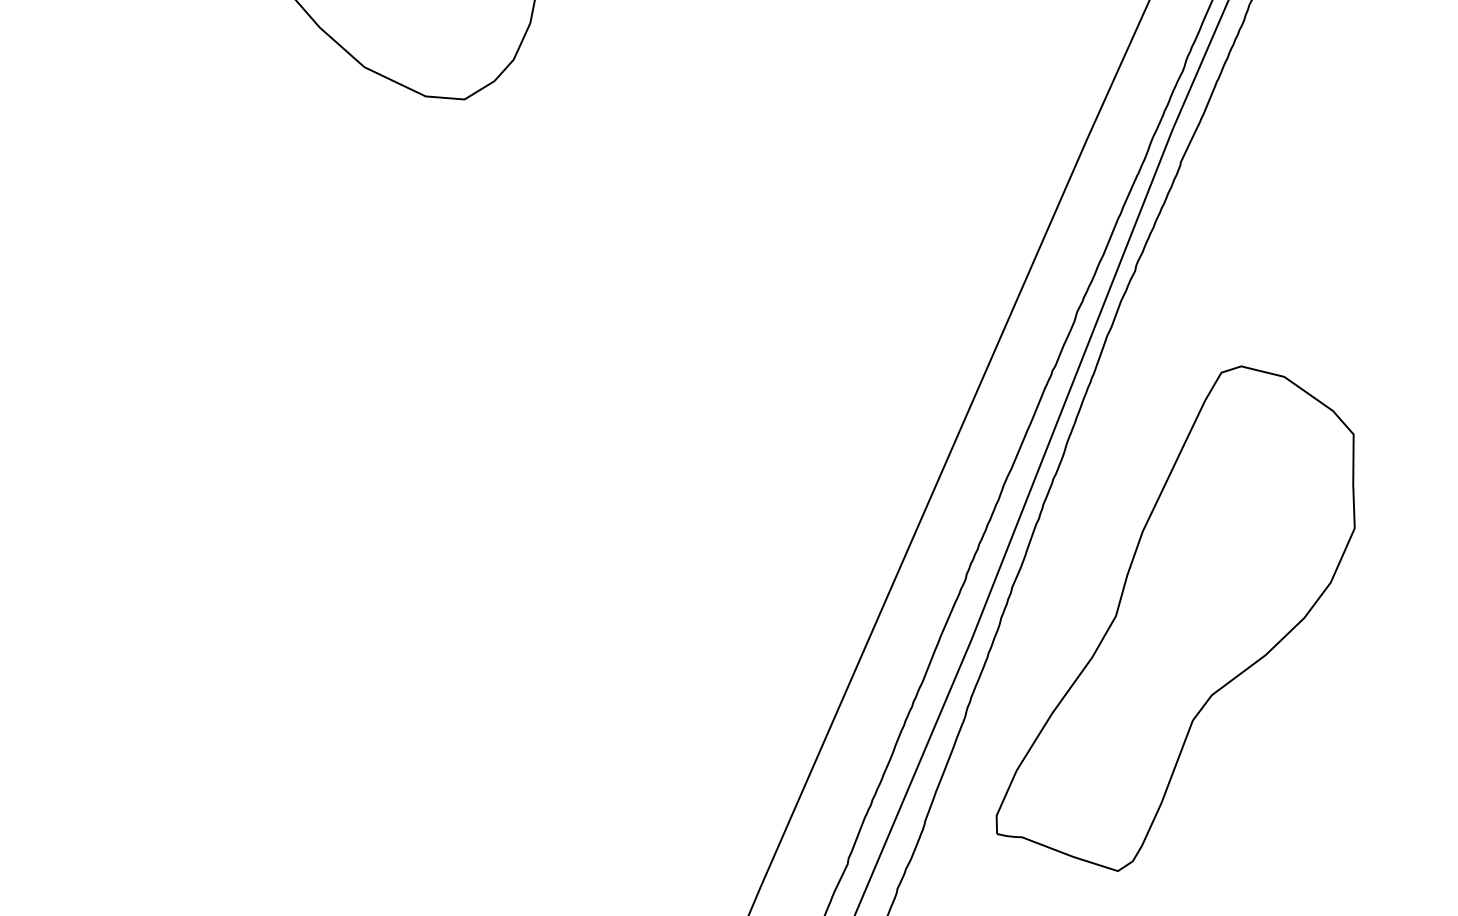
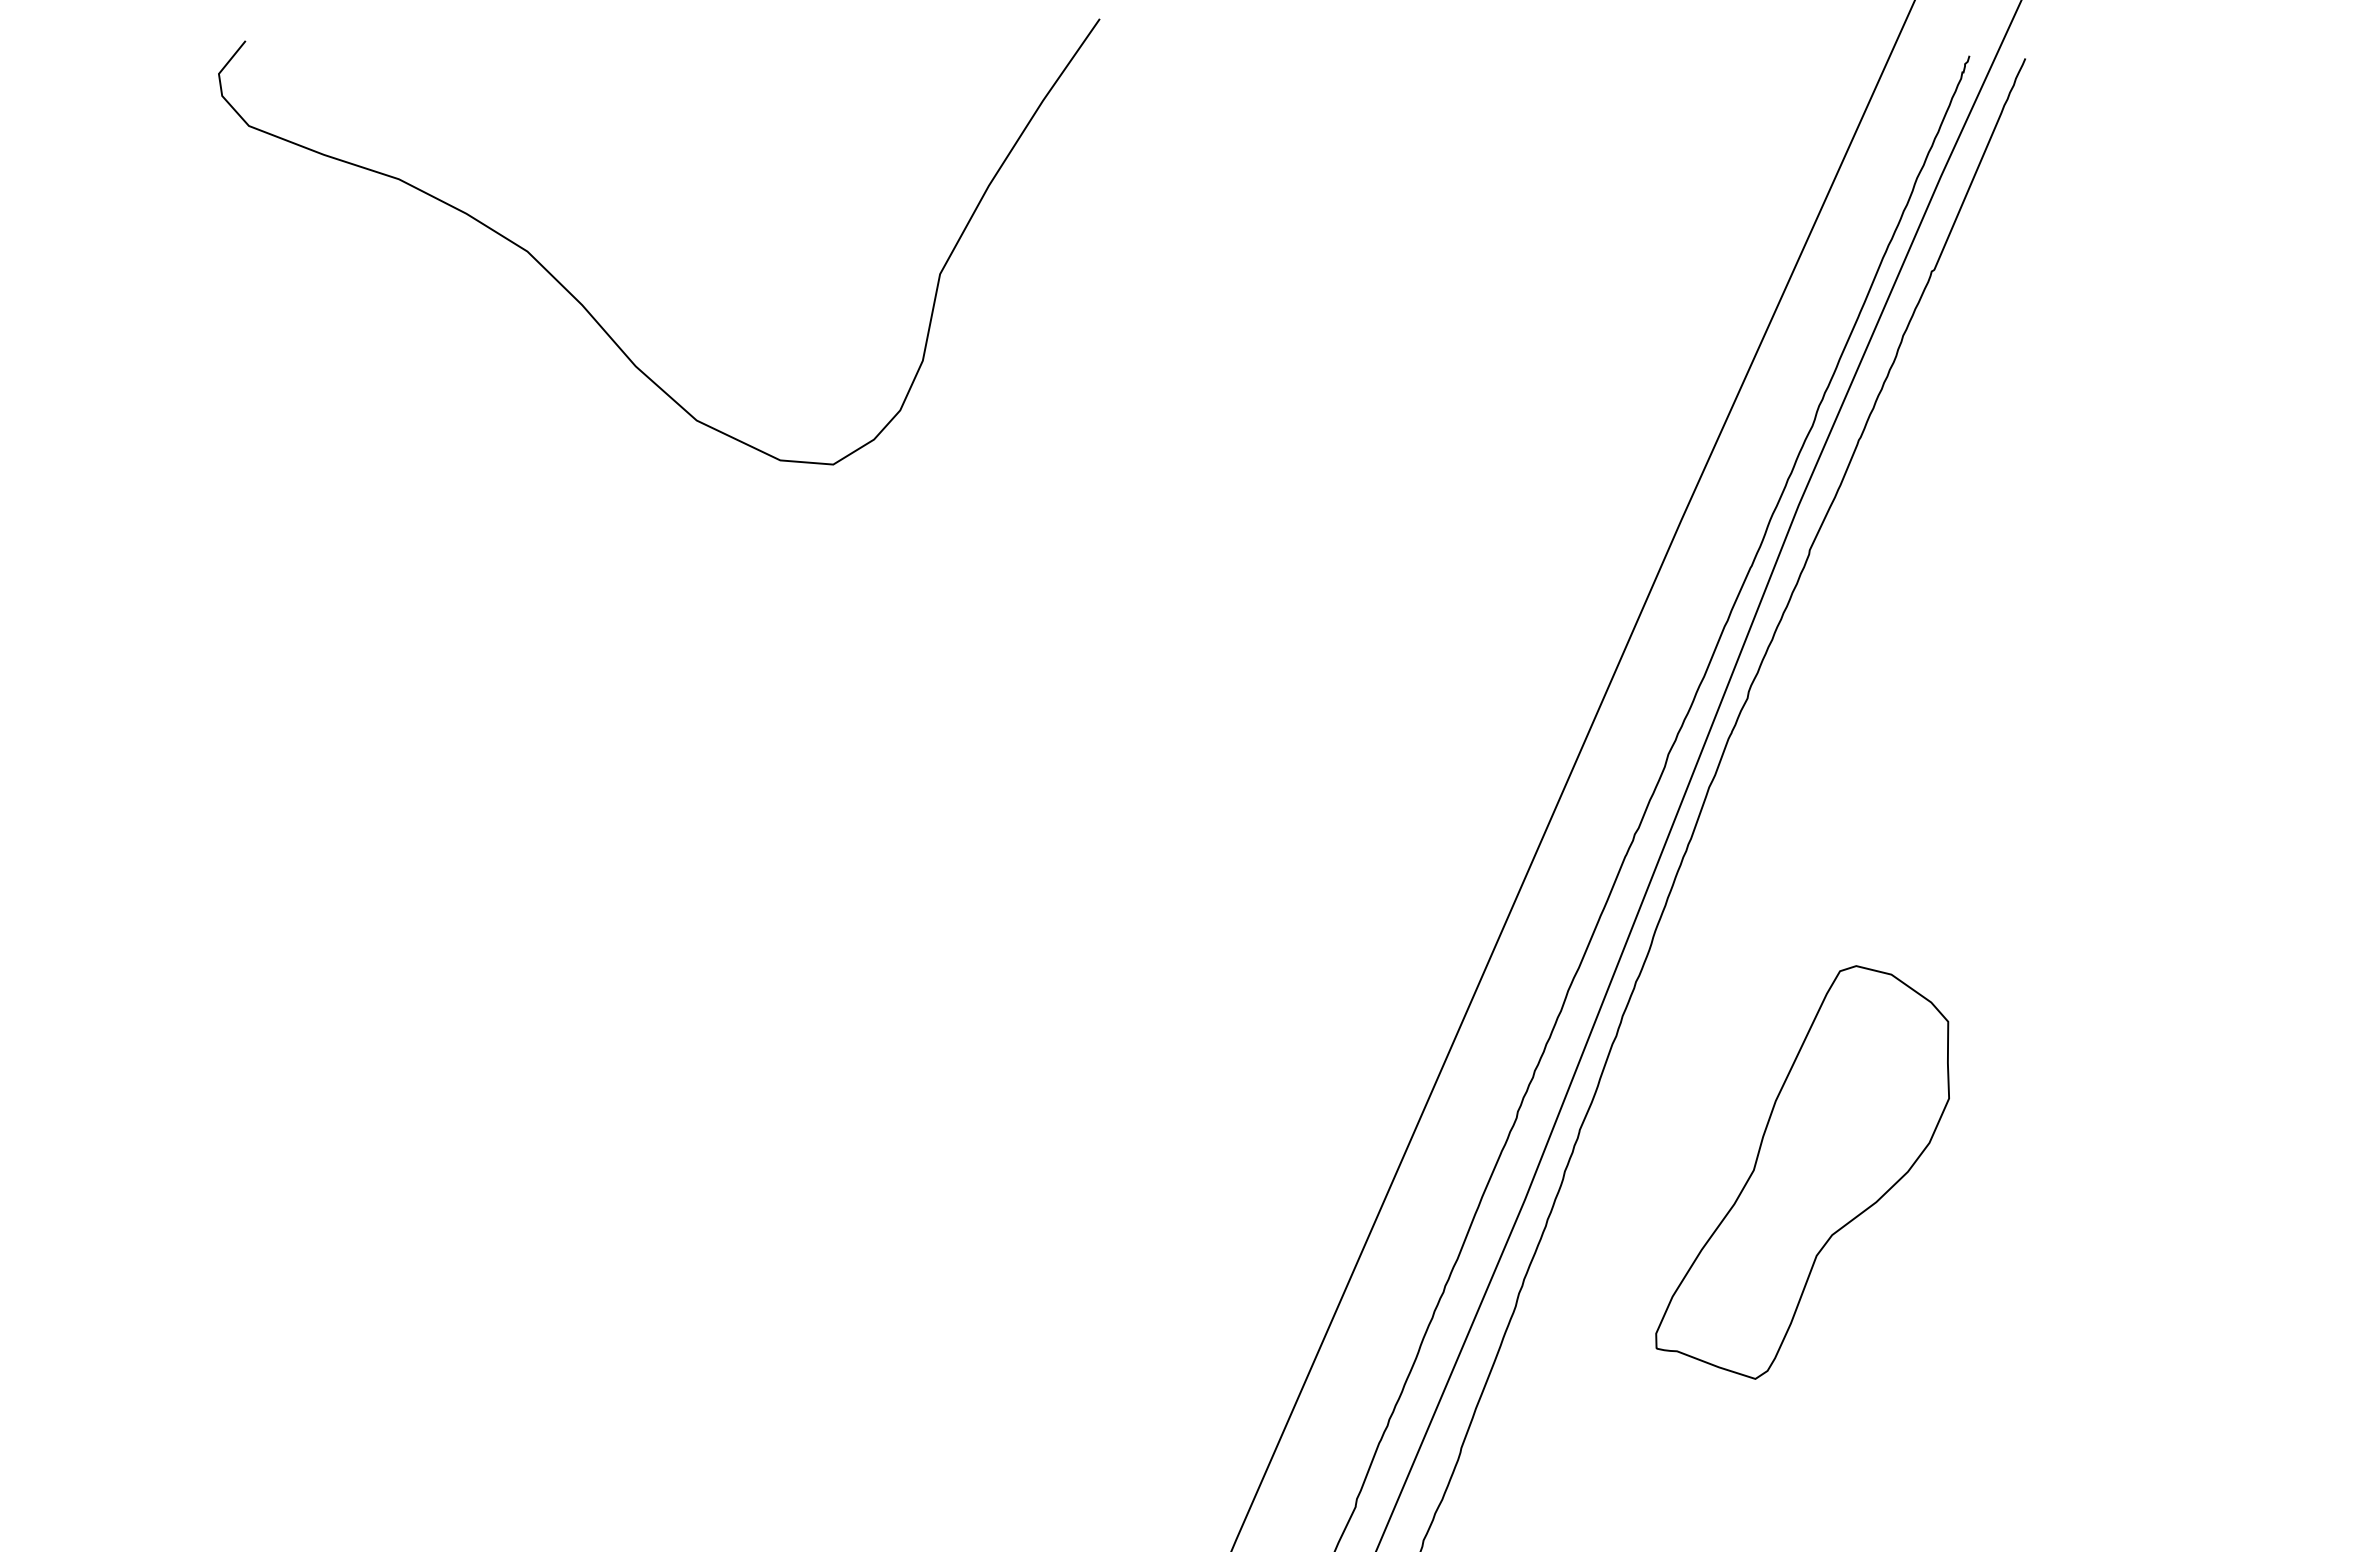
part: (1175, 618) -> (1802, 1172), size x0.6

